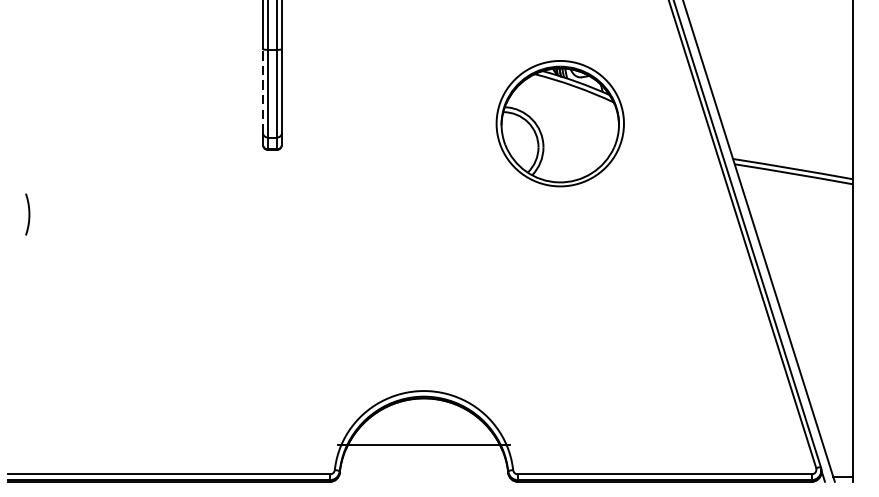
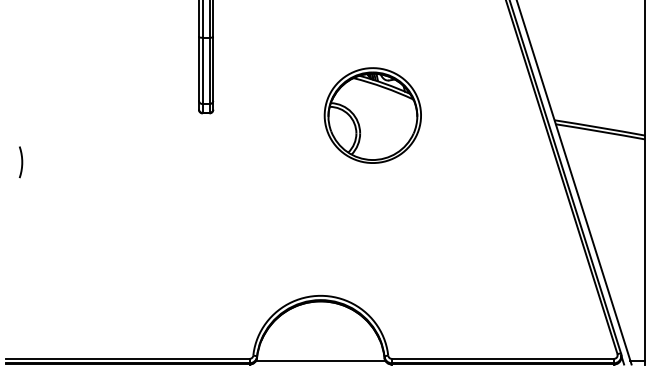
line: (262, 91) -> (198, 69), dashed -> solid
part: (559, 123) -> (372, 115), moved
line: (423, 444) -> (320, 360), moved

